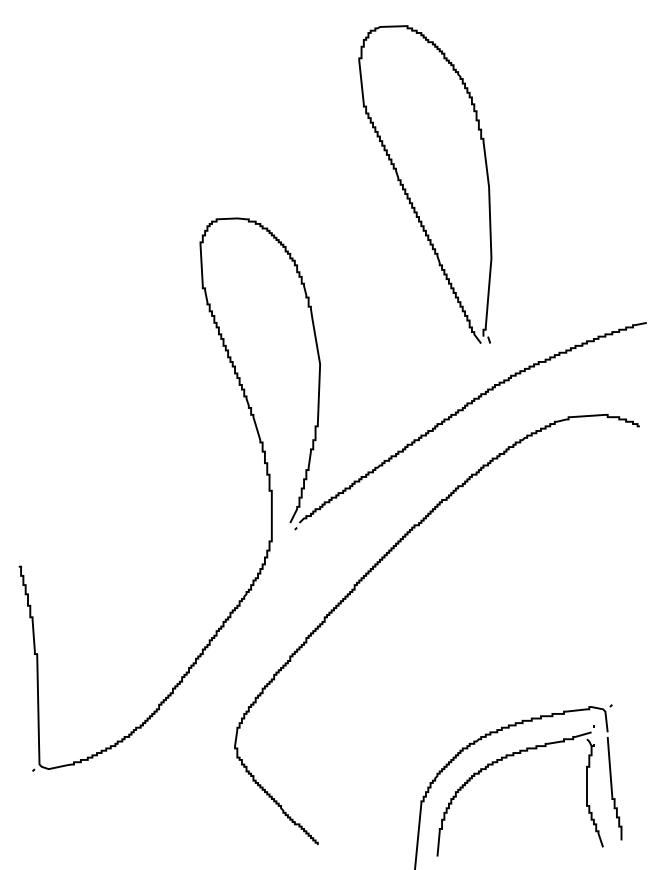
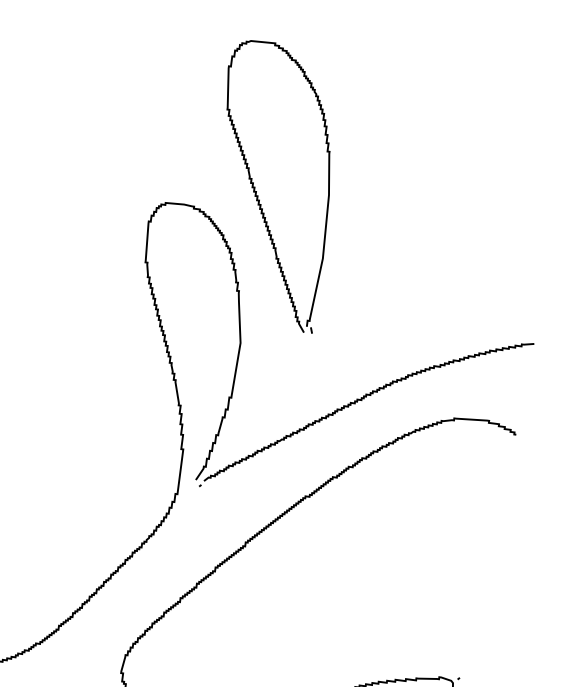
part: (408, 193) -> (256, 191), moved

